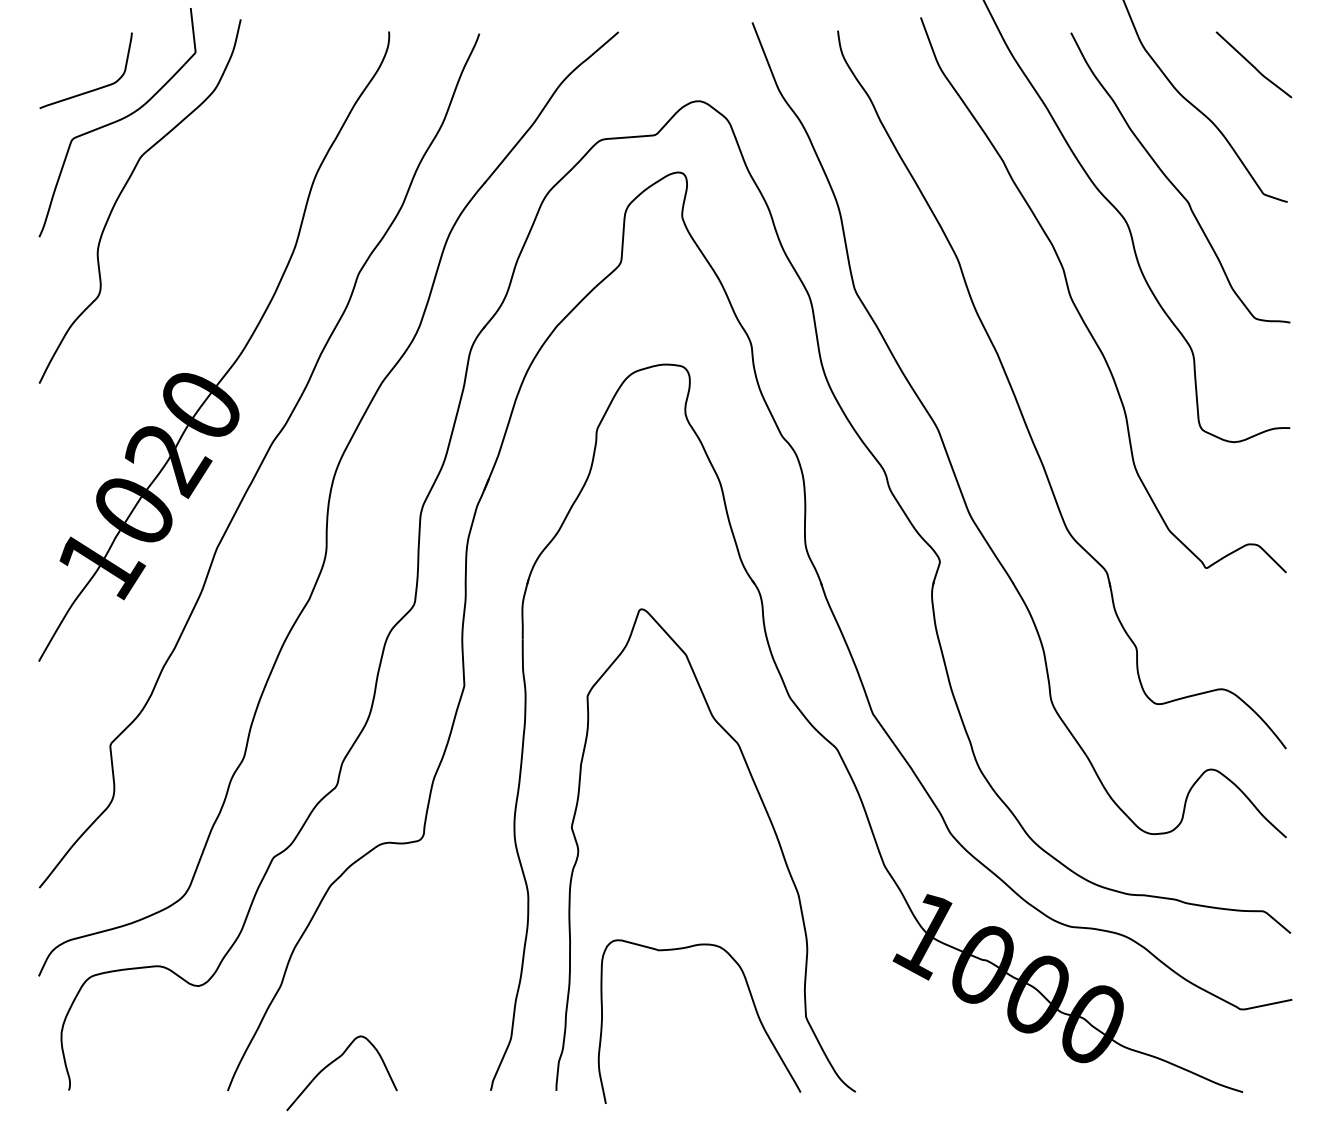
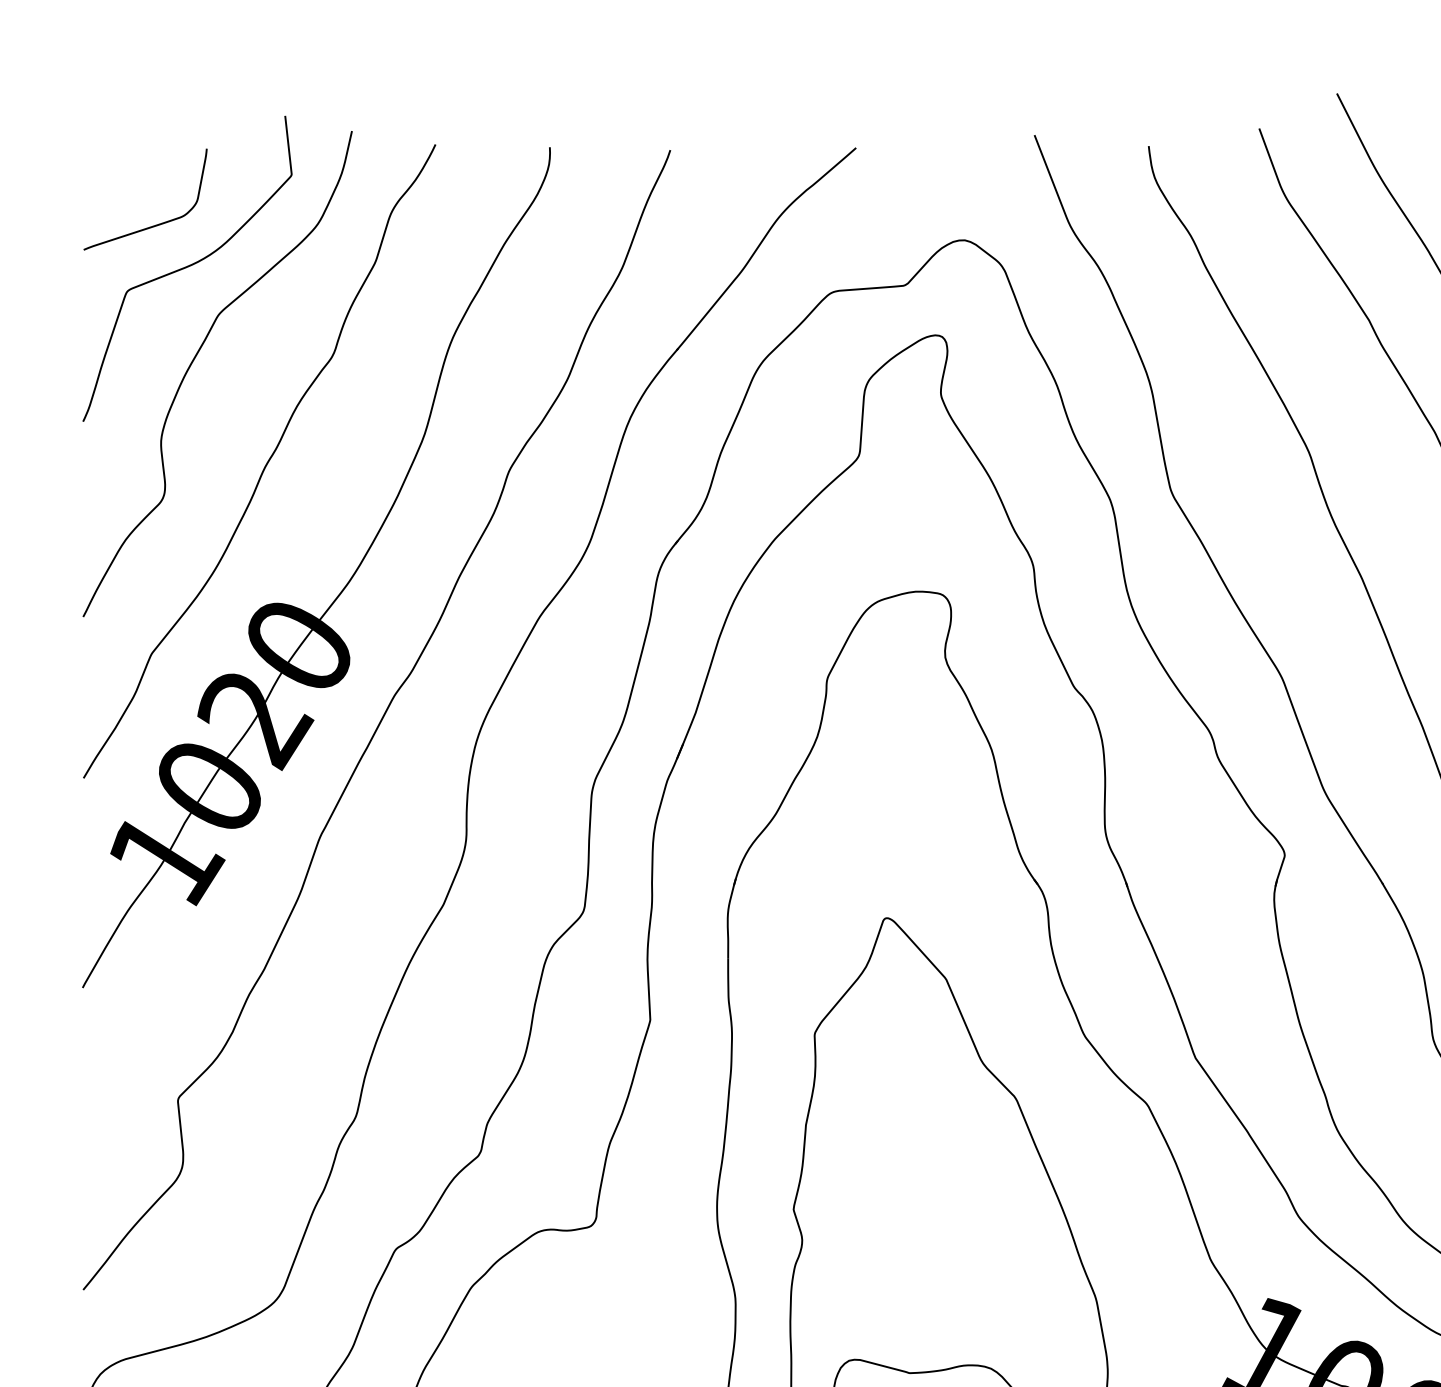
curve: (175, 269) -> (264, 464), added

